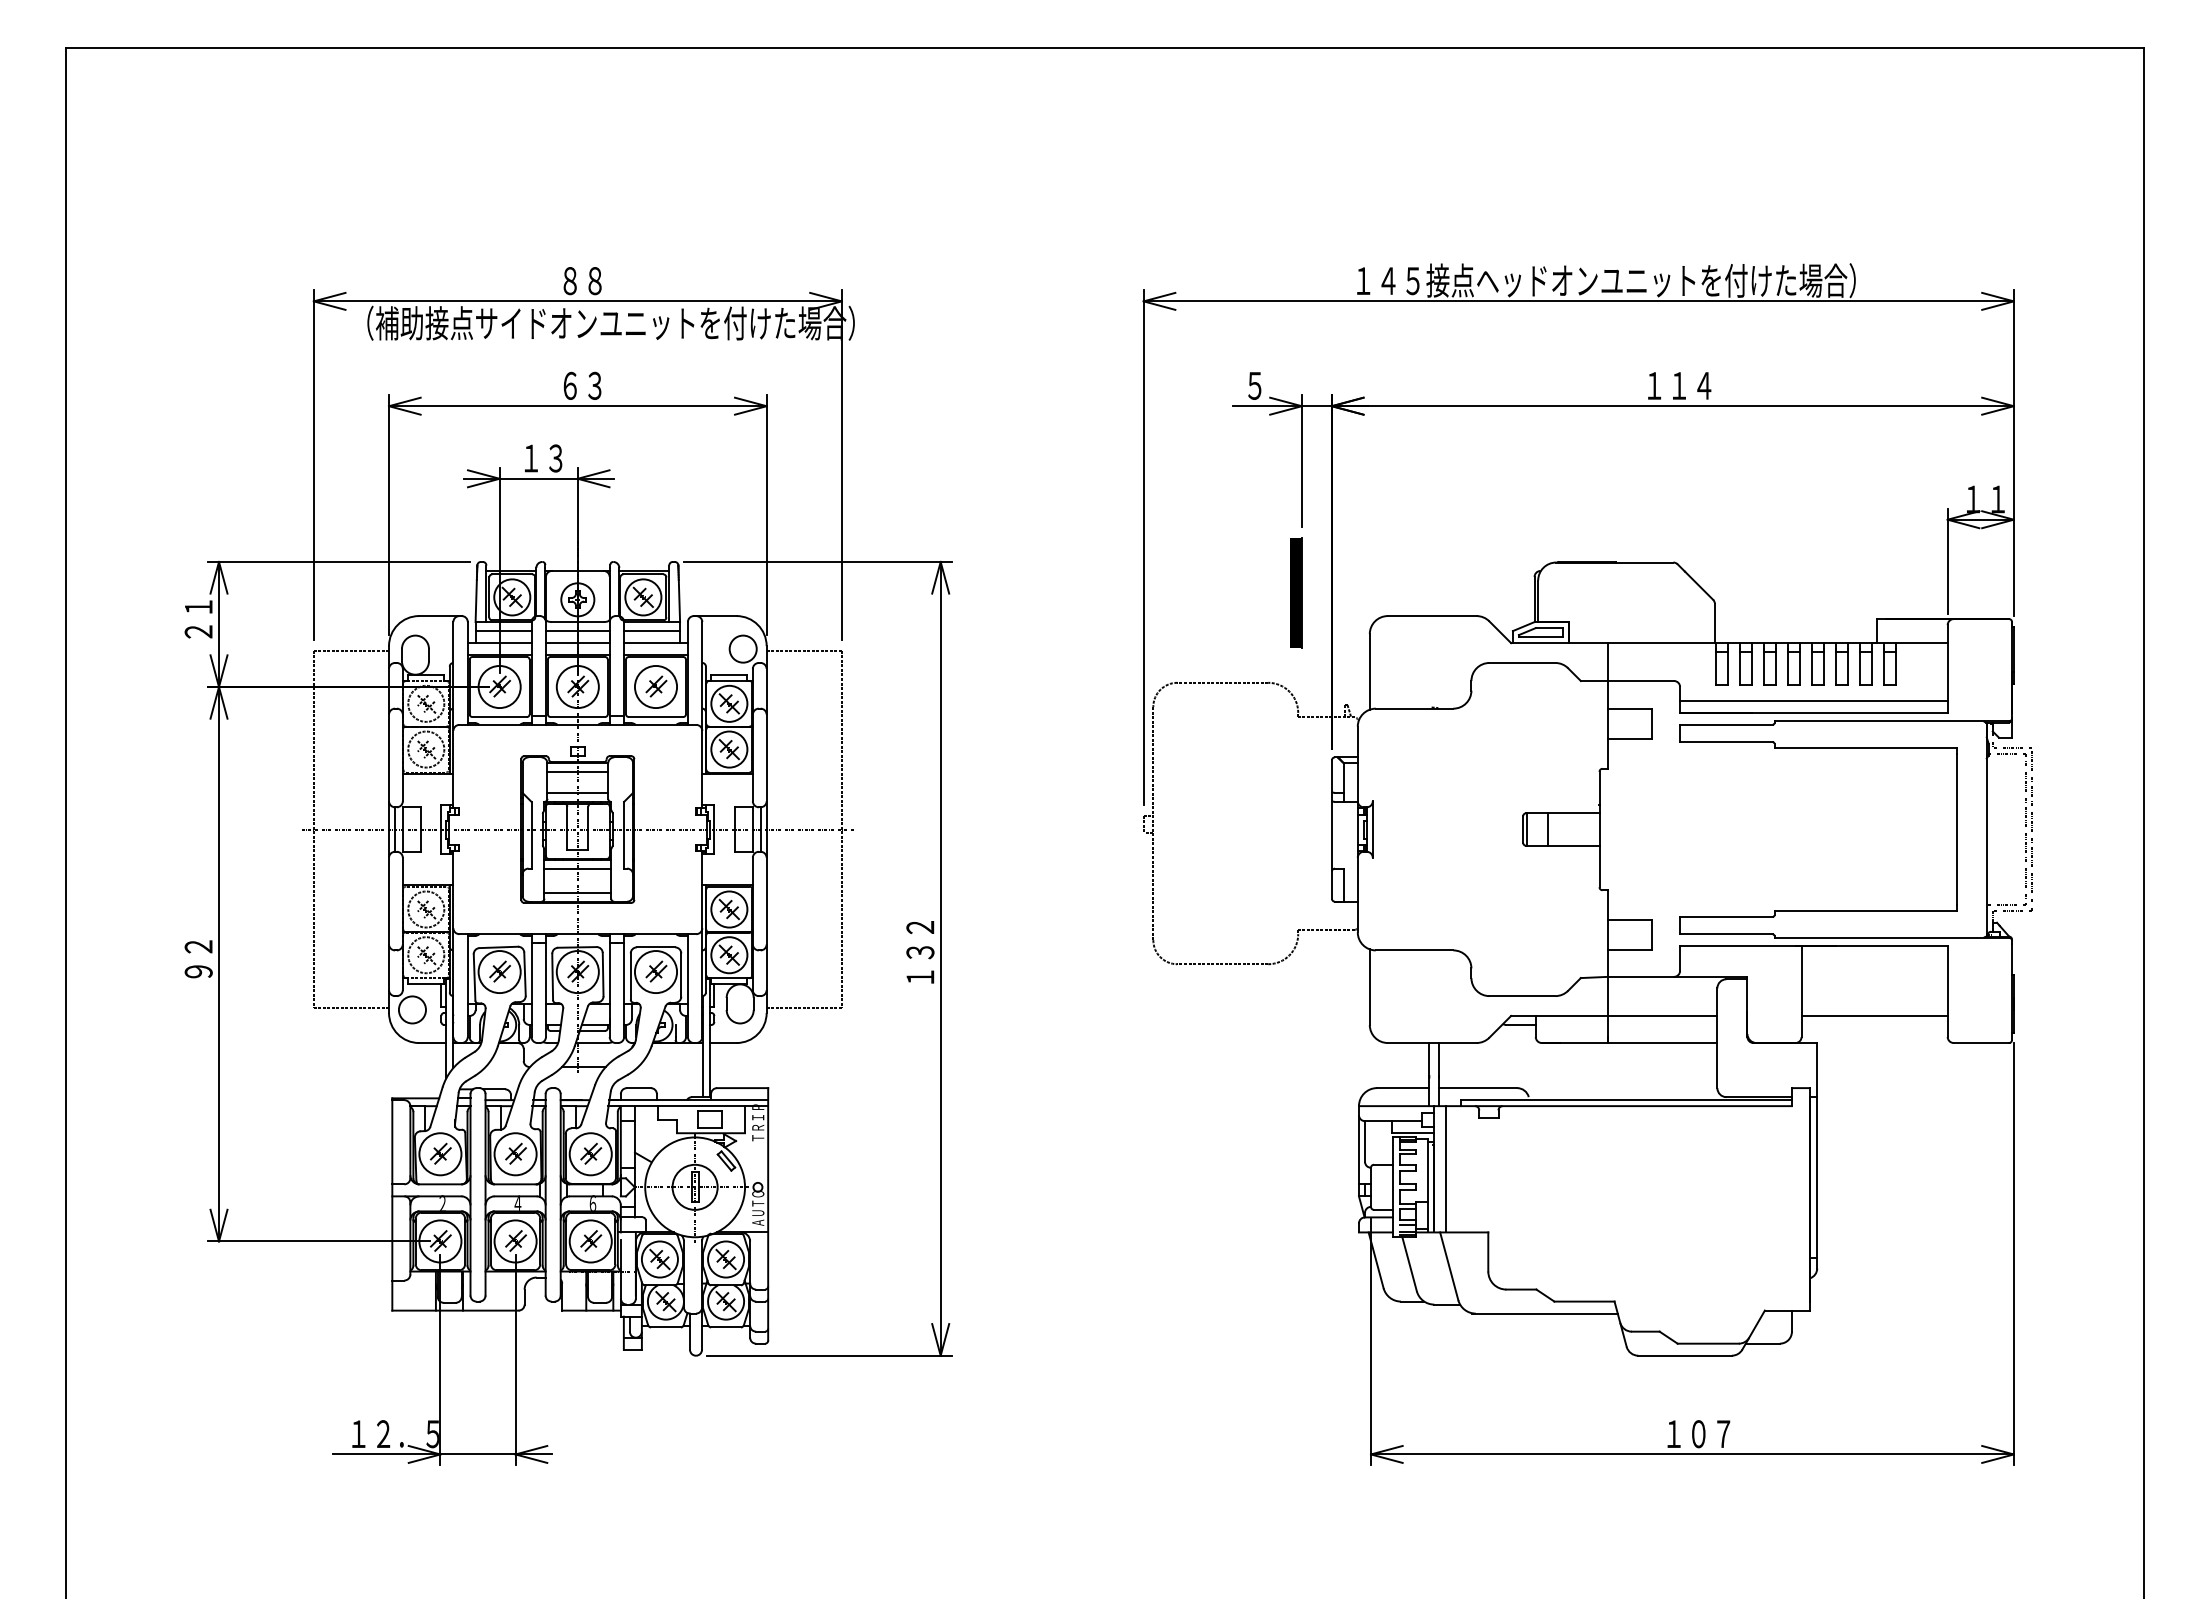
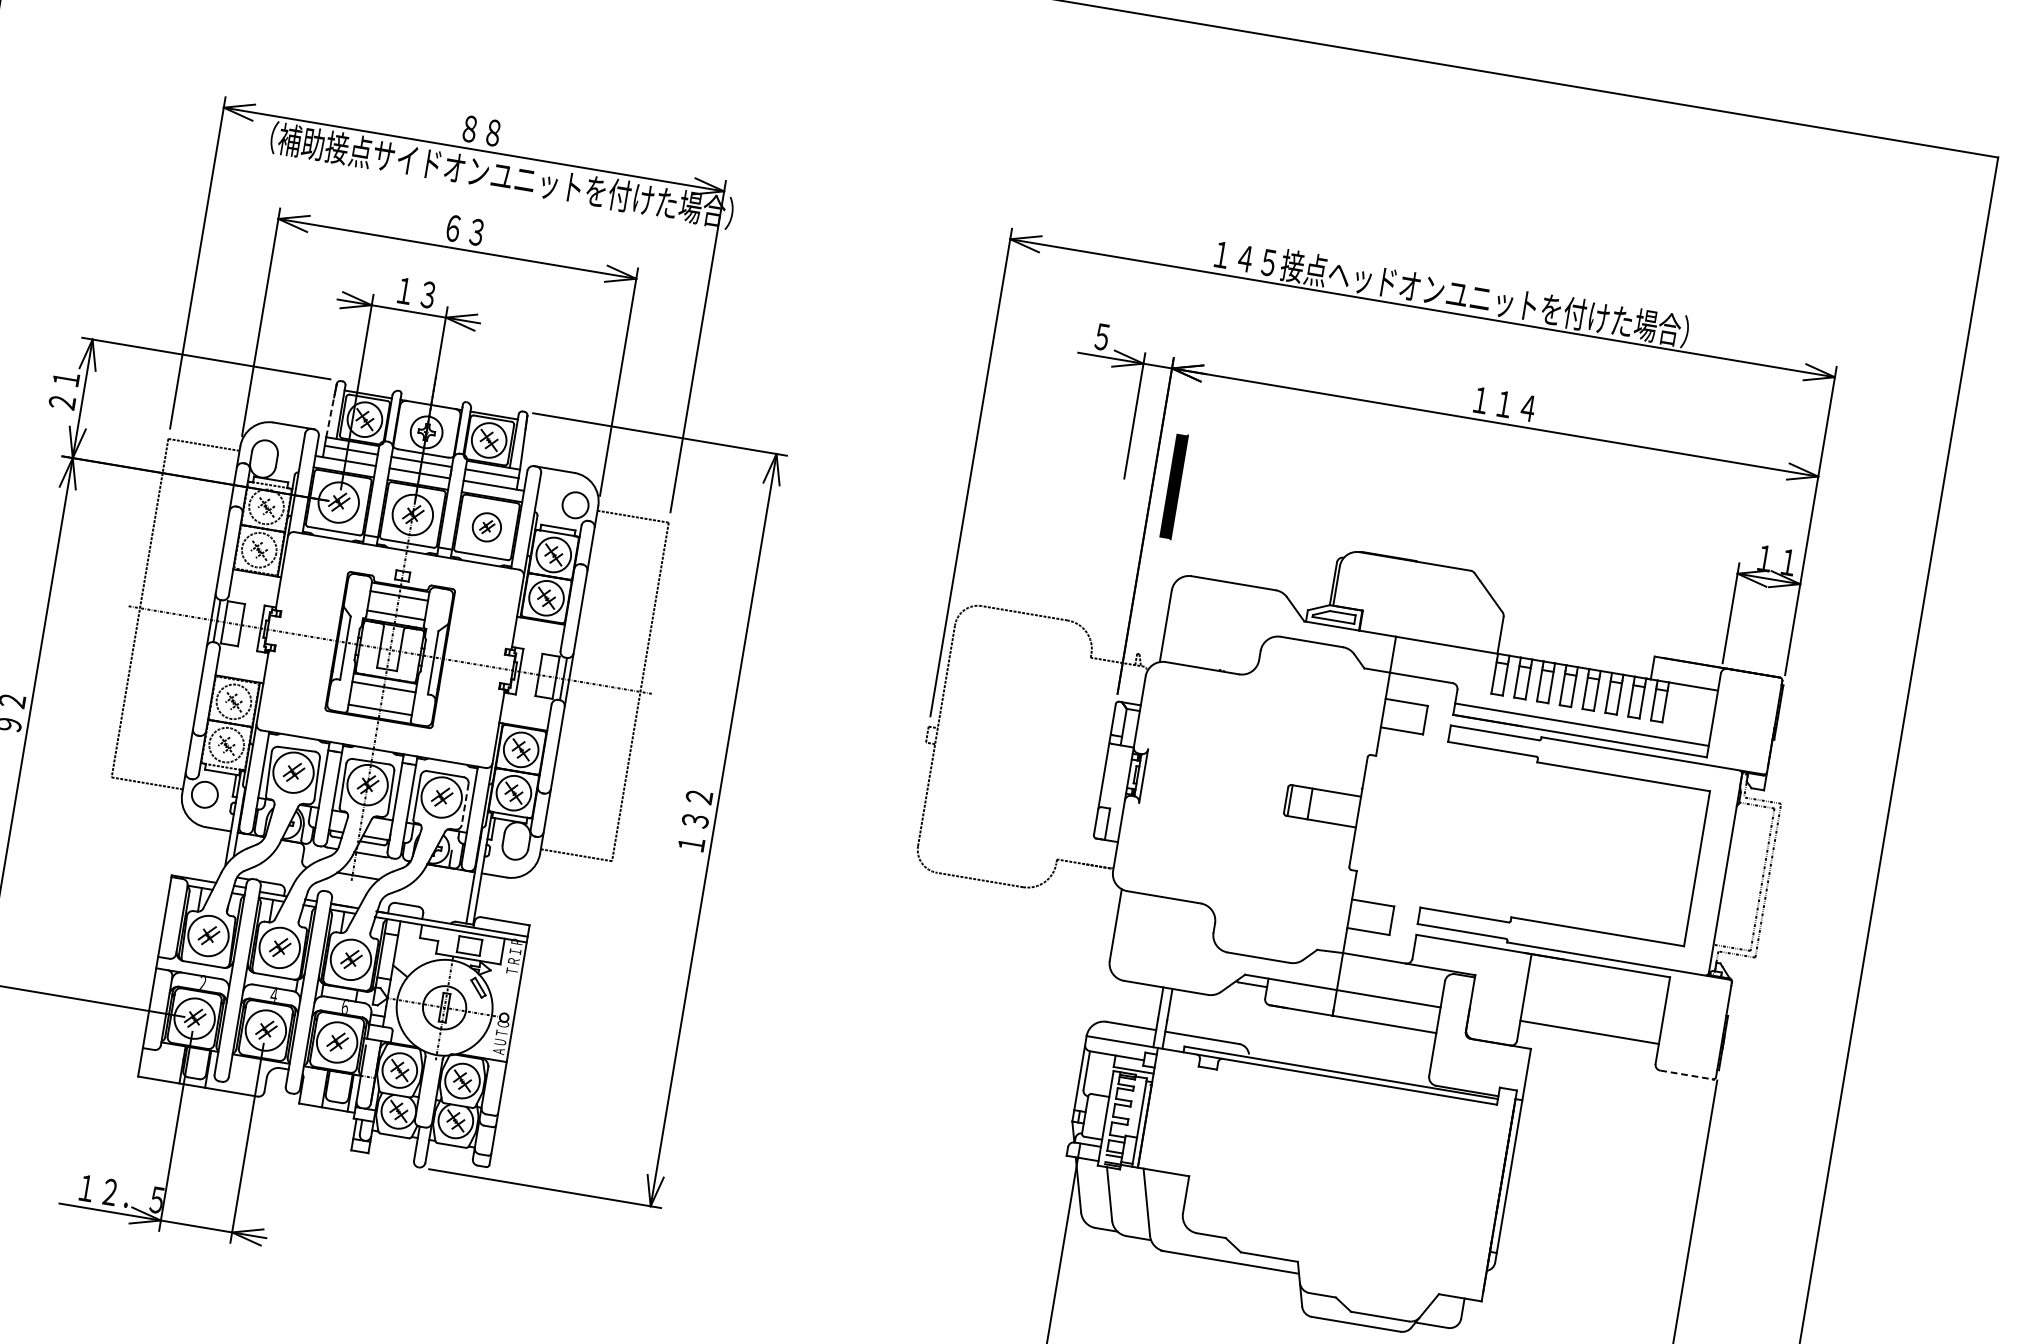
part: (1296, 592) -> (1174, 486), moved
line: (476, 600) -> (330, 416), solid -> dashed
part: (655, 686) -> (486, 526), size x0.7
line: (681, 975) -> (465, 804), solid -> dashed
line: (1981, 1043) -> (1686, 1075), solid -> dashed
line: (1446, 1169) -> (1159, 1110), removed

